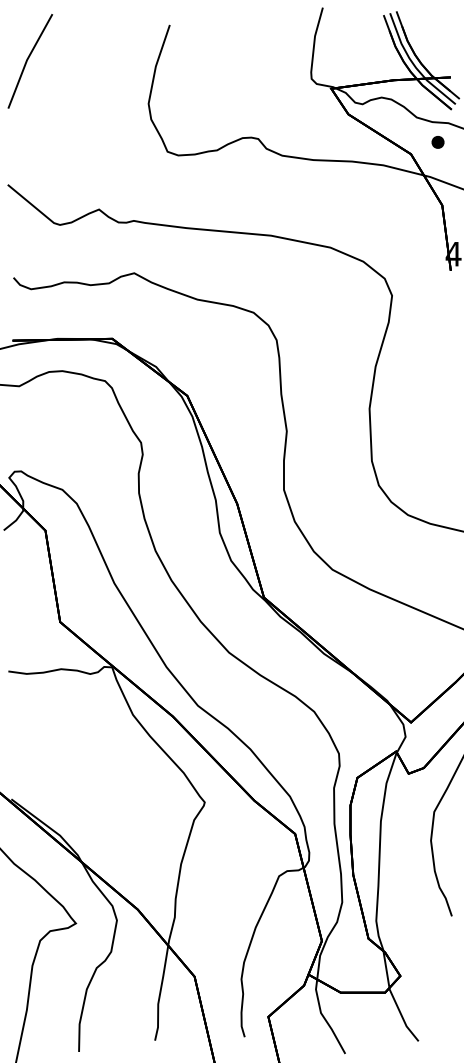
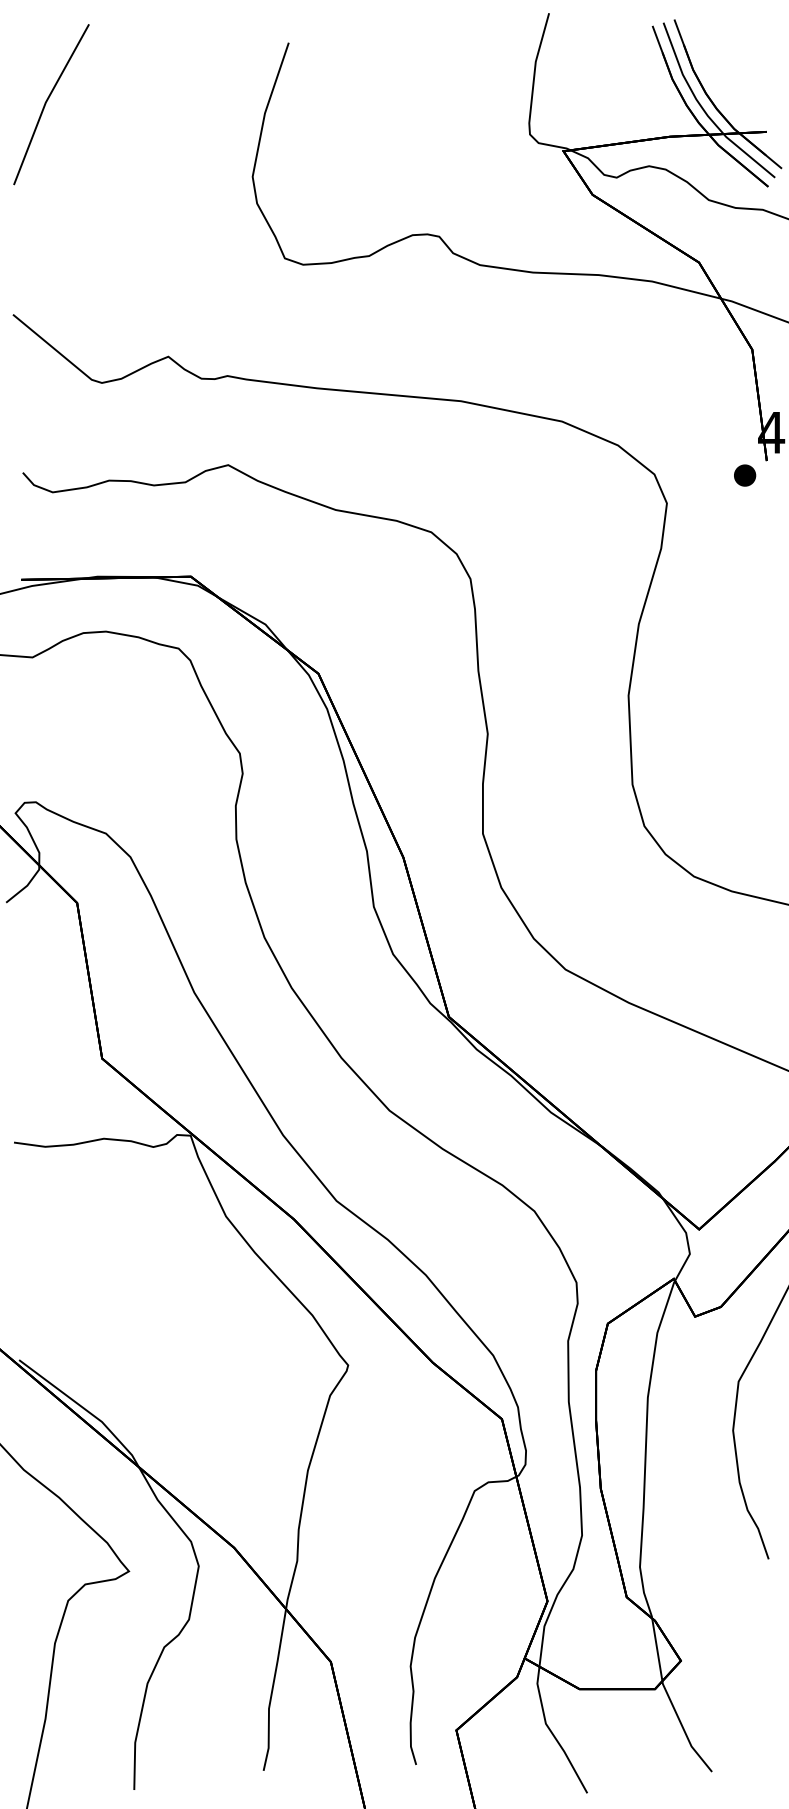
part: (437, 142) -> (744, 475), moved

